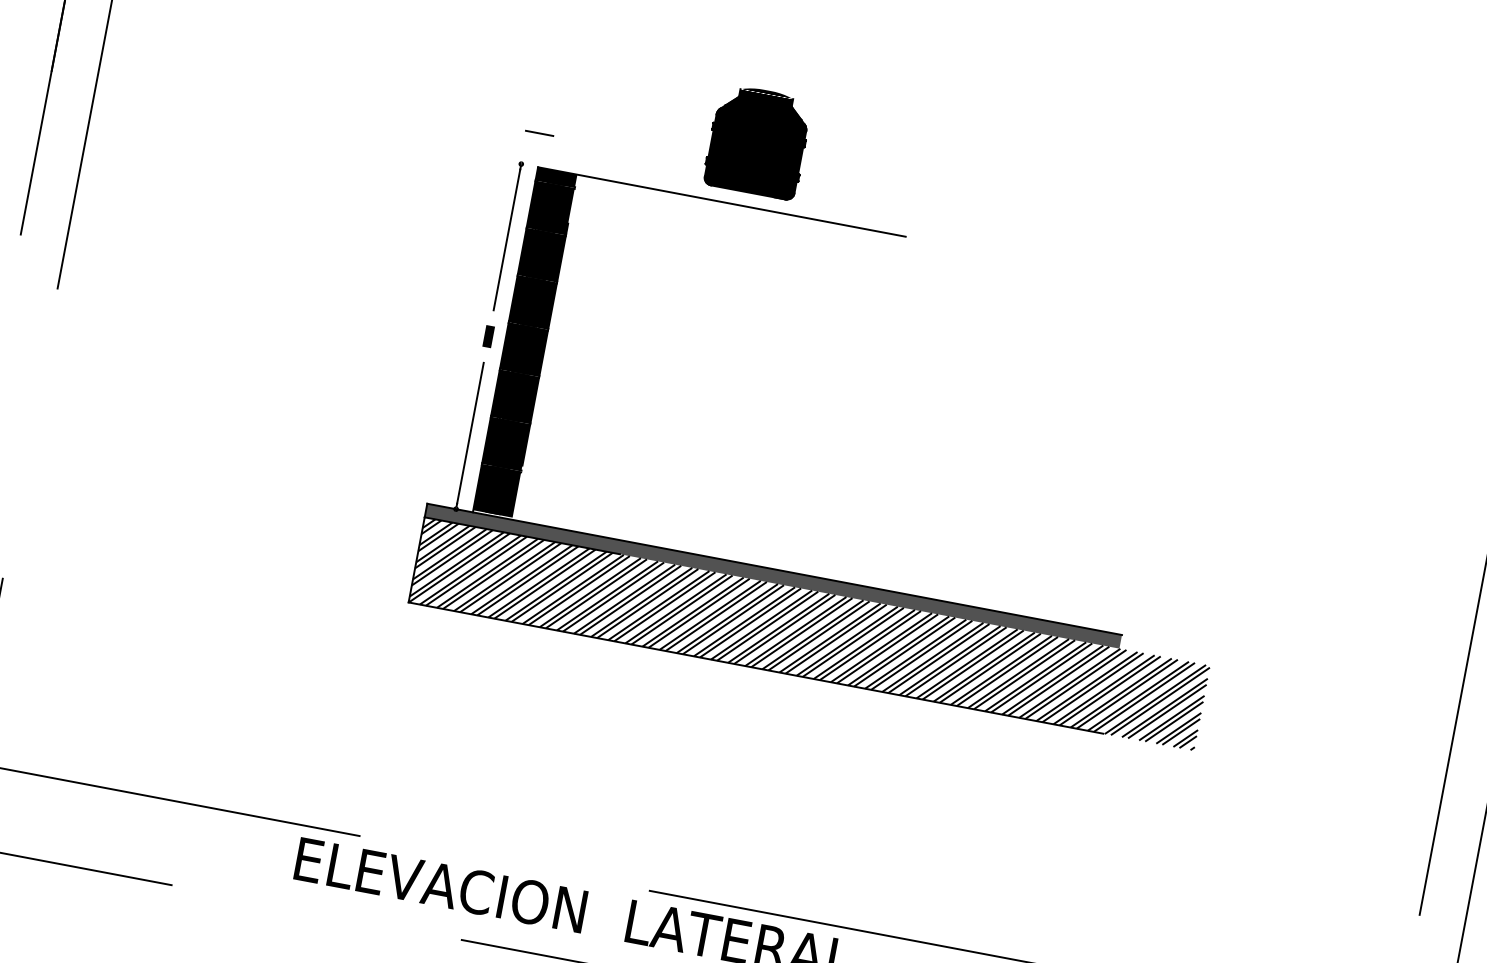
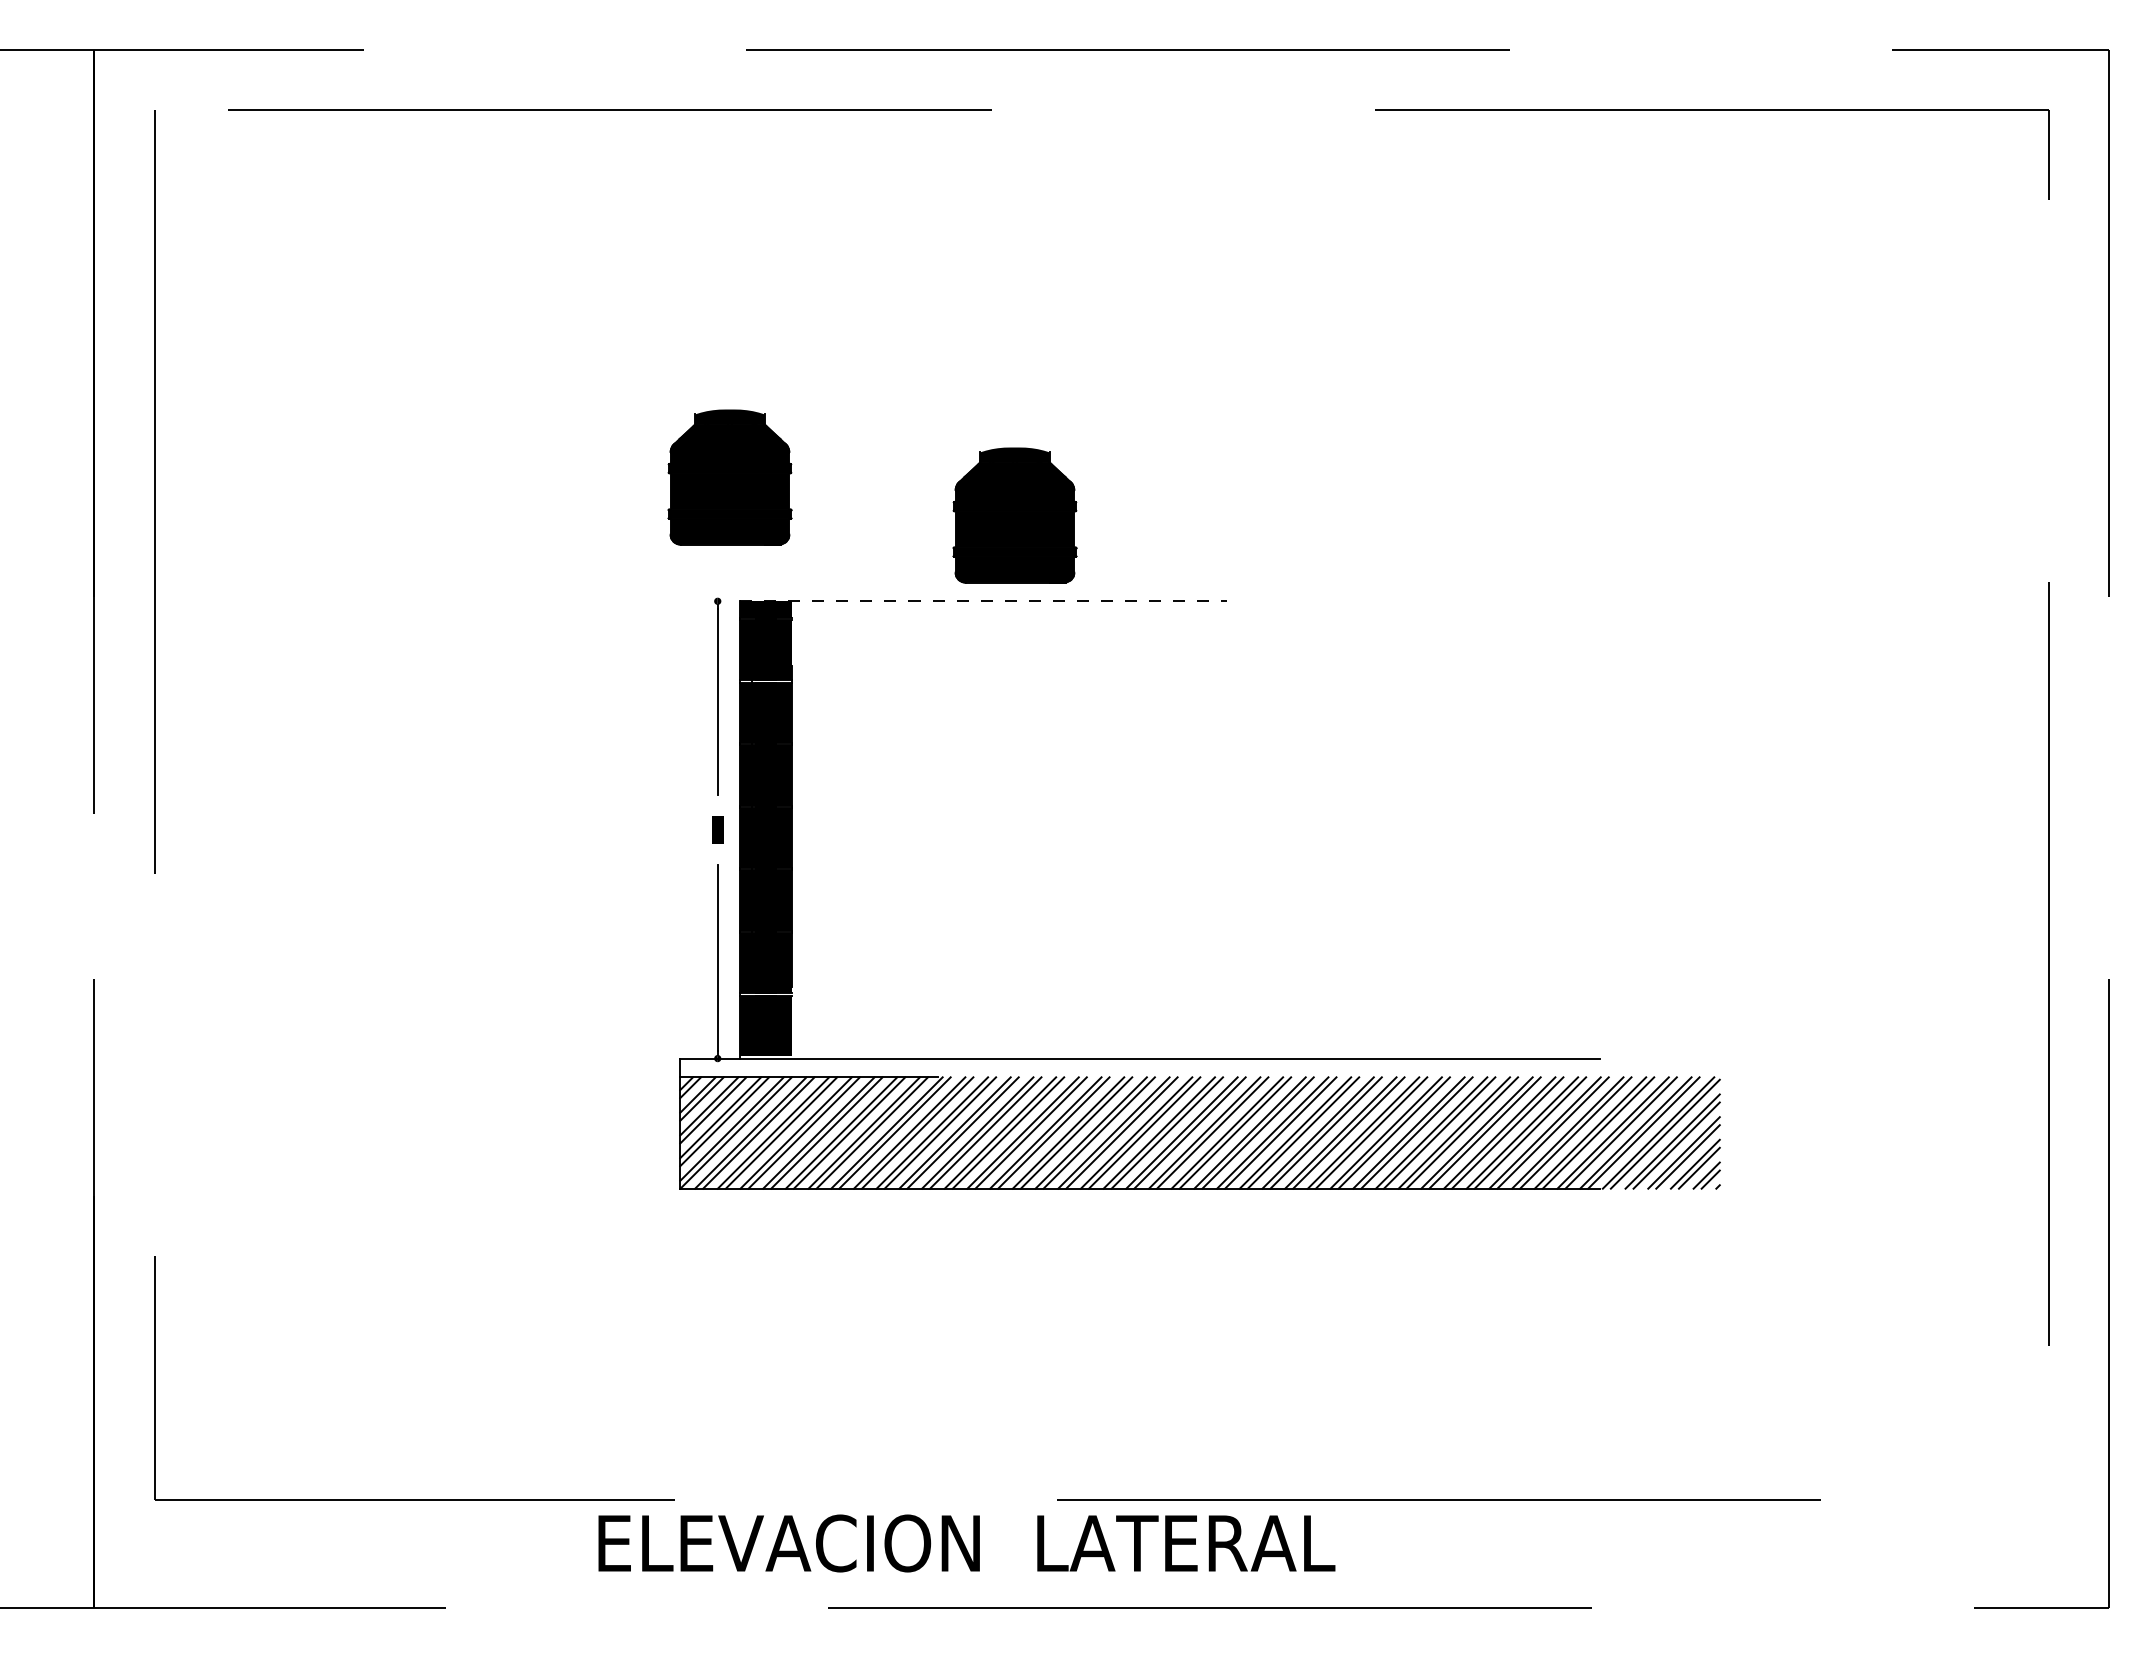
part: (547, 72) -> (729, 477), added
line: (539, 133) -> (733, 557), removed
line: (721, 202) -> (983, 601), solid -> dashed
fill: (773, 576) -> (1139, 1067), removed

